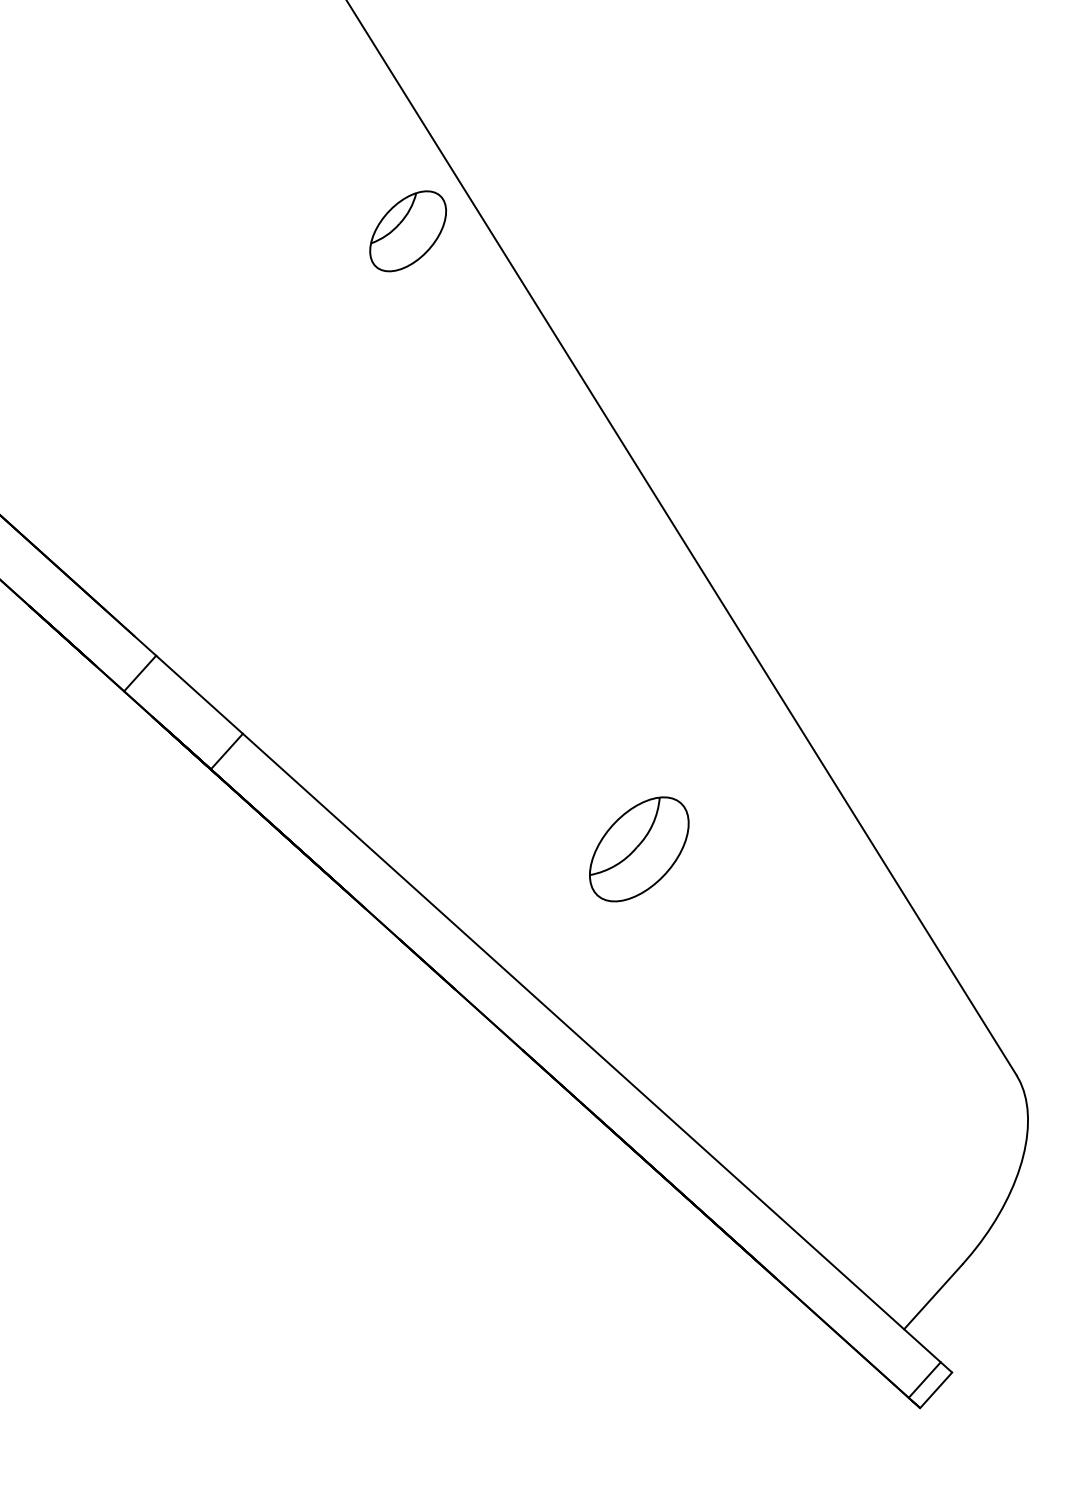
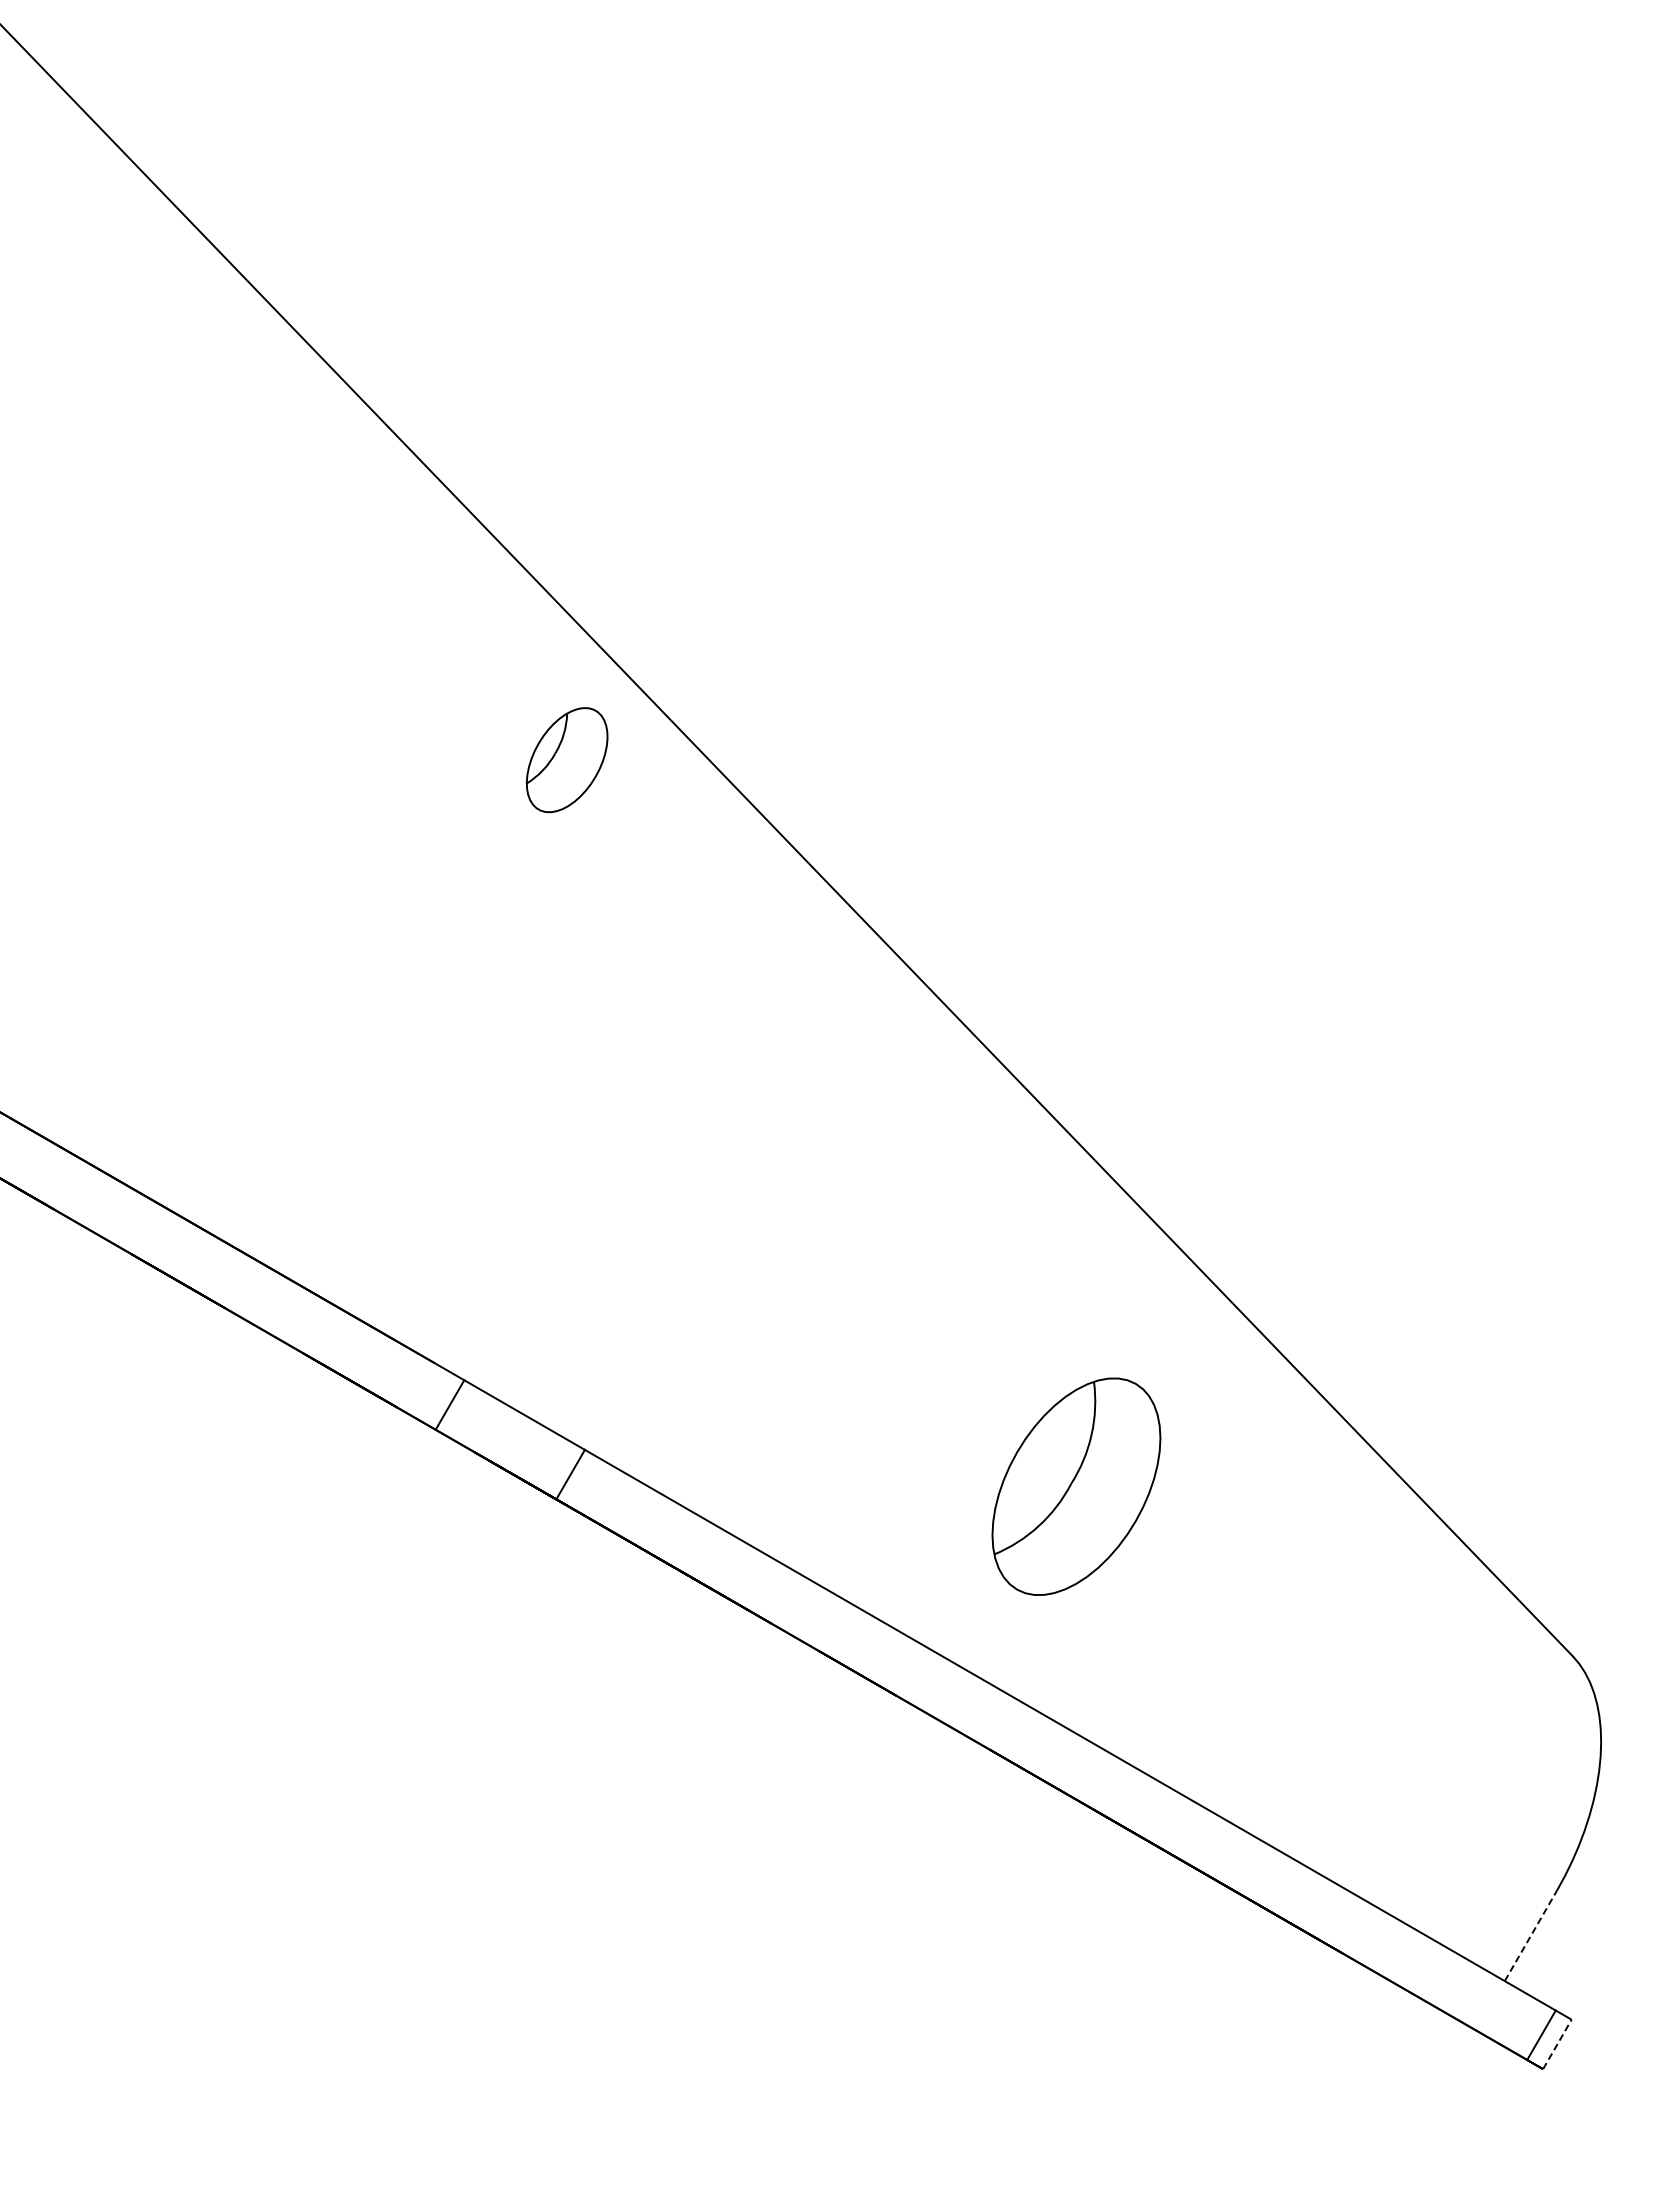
part: (408, 231) -> (567, 760), moved
part: (639, 848) -> (1076, 1485), size x1.6
line: (933, 1296) -> (1531, 1935), solid -> dashed
line: (936, 1390) -> (1557, 2044), solid -> dashed

